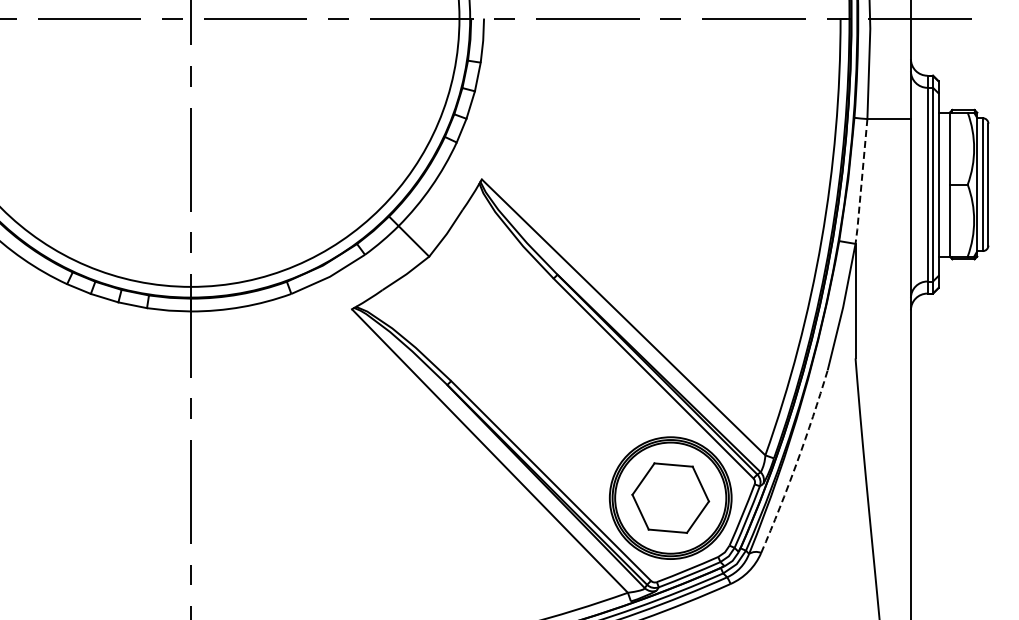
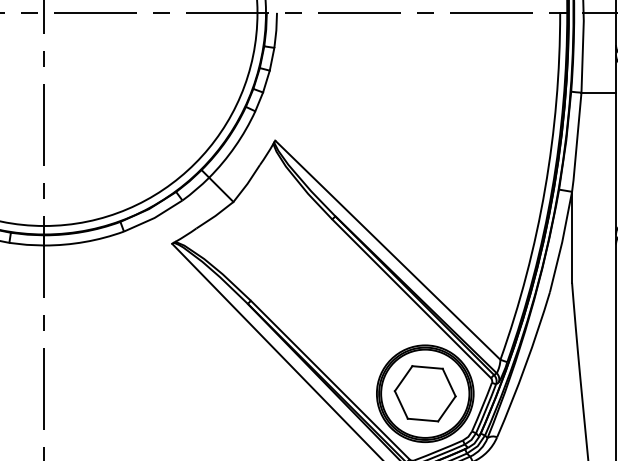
line: (861, 182) -> (576, 143), dashed -> solid
arc: (797, 462) -> (525, 365), dashed -> solid

